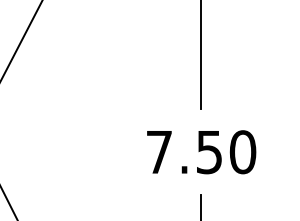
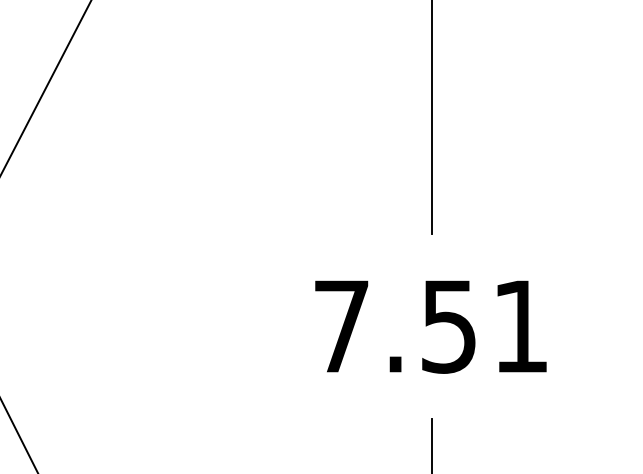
text: (242, 152) -> (519, 327), 7.50 -> 7.51

